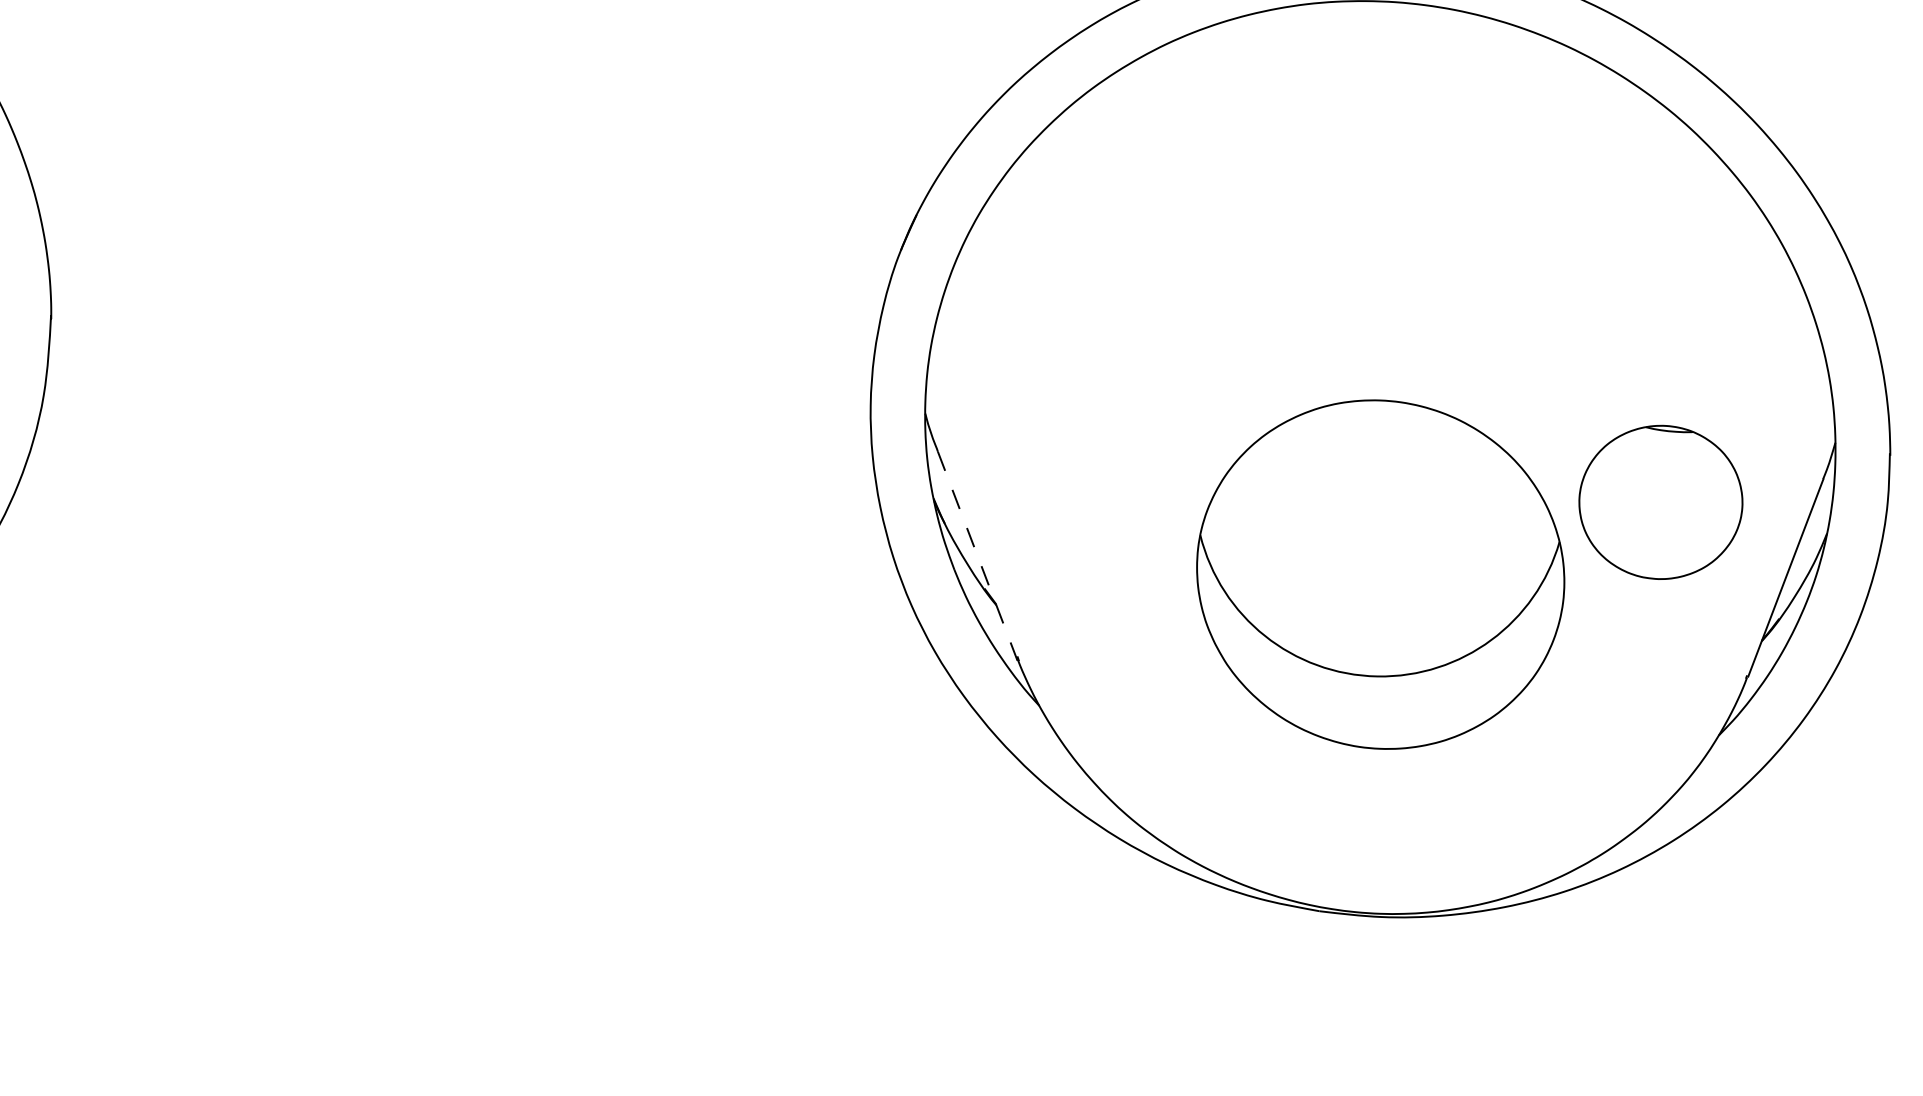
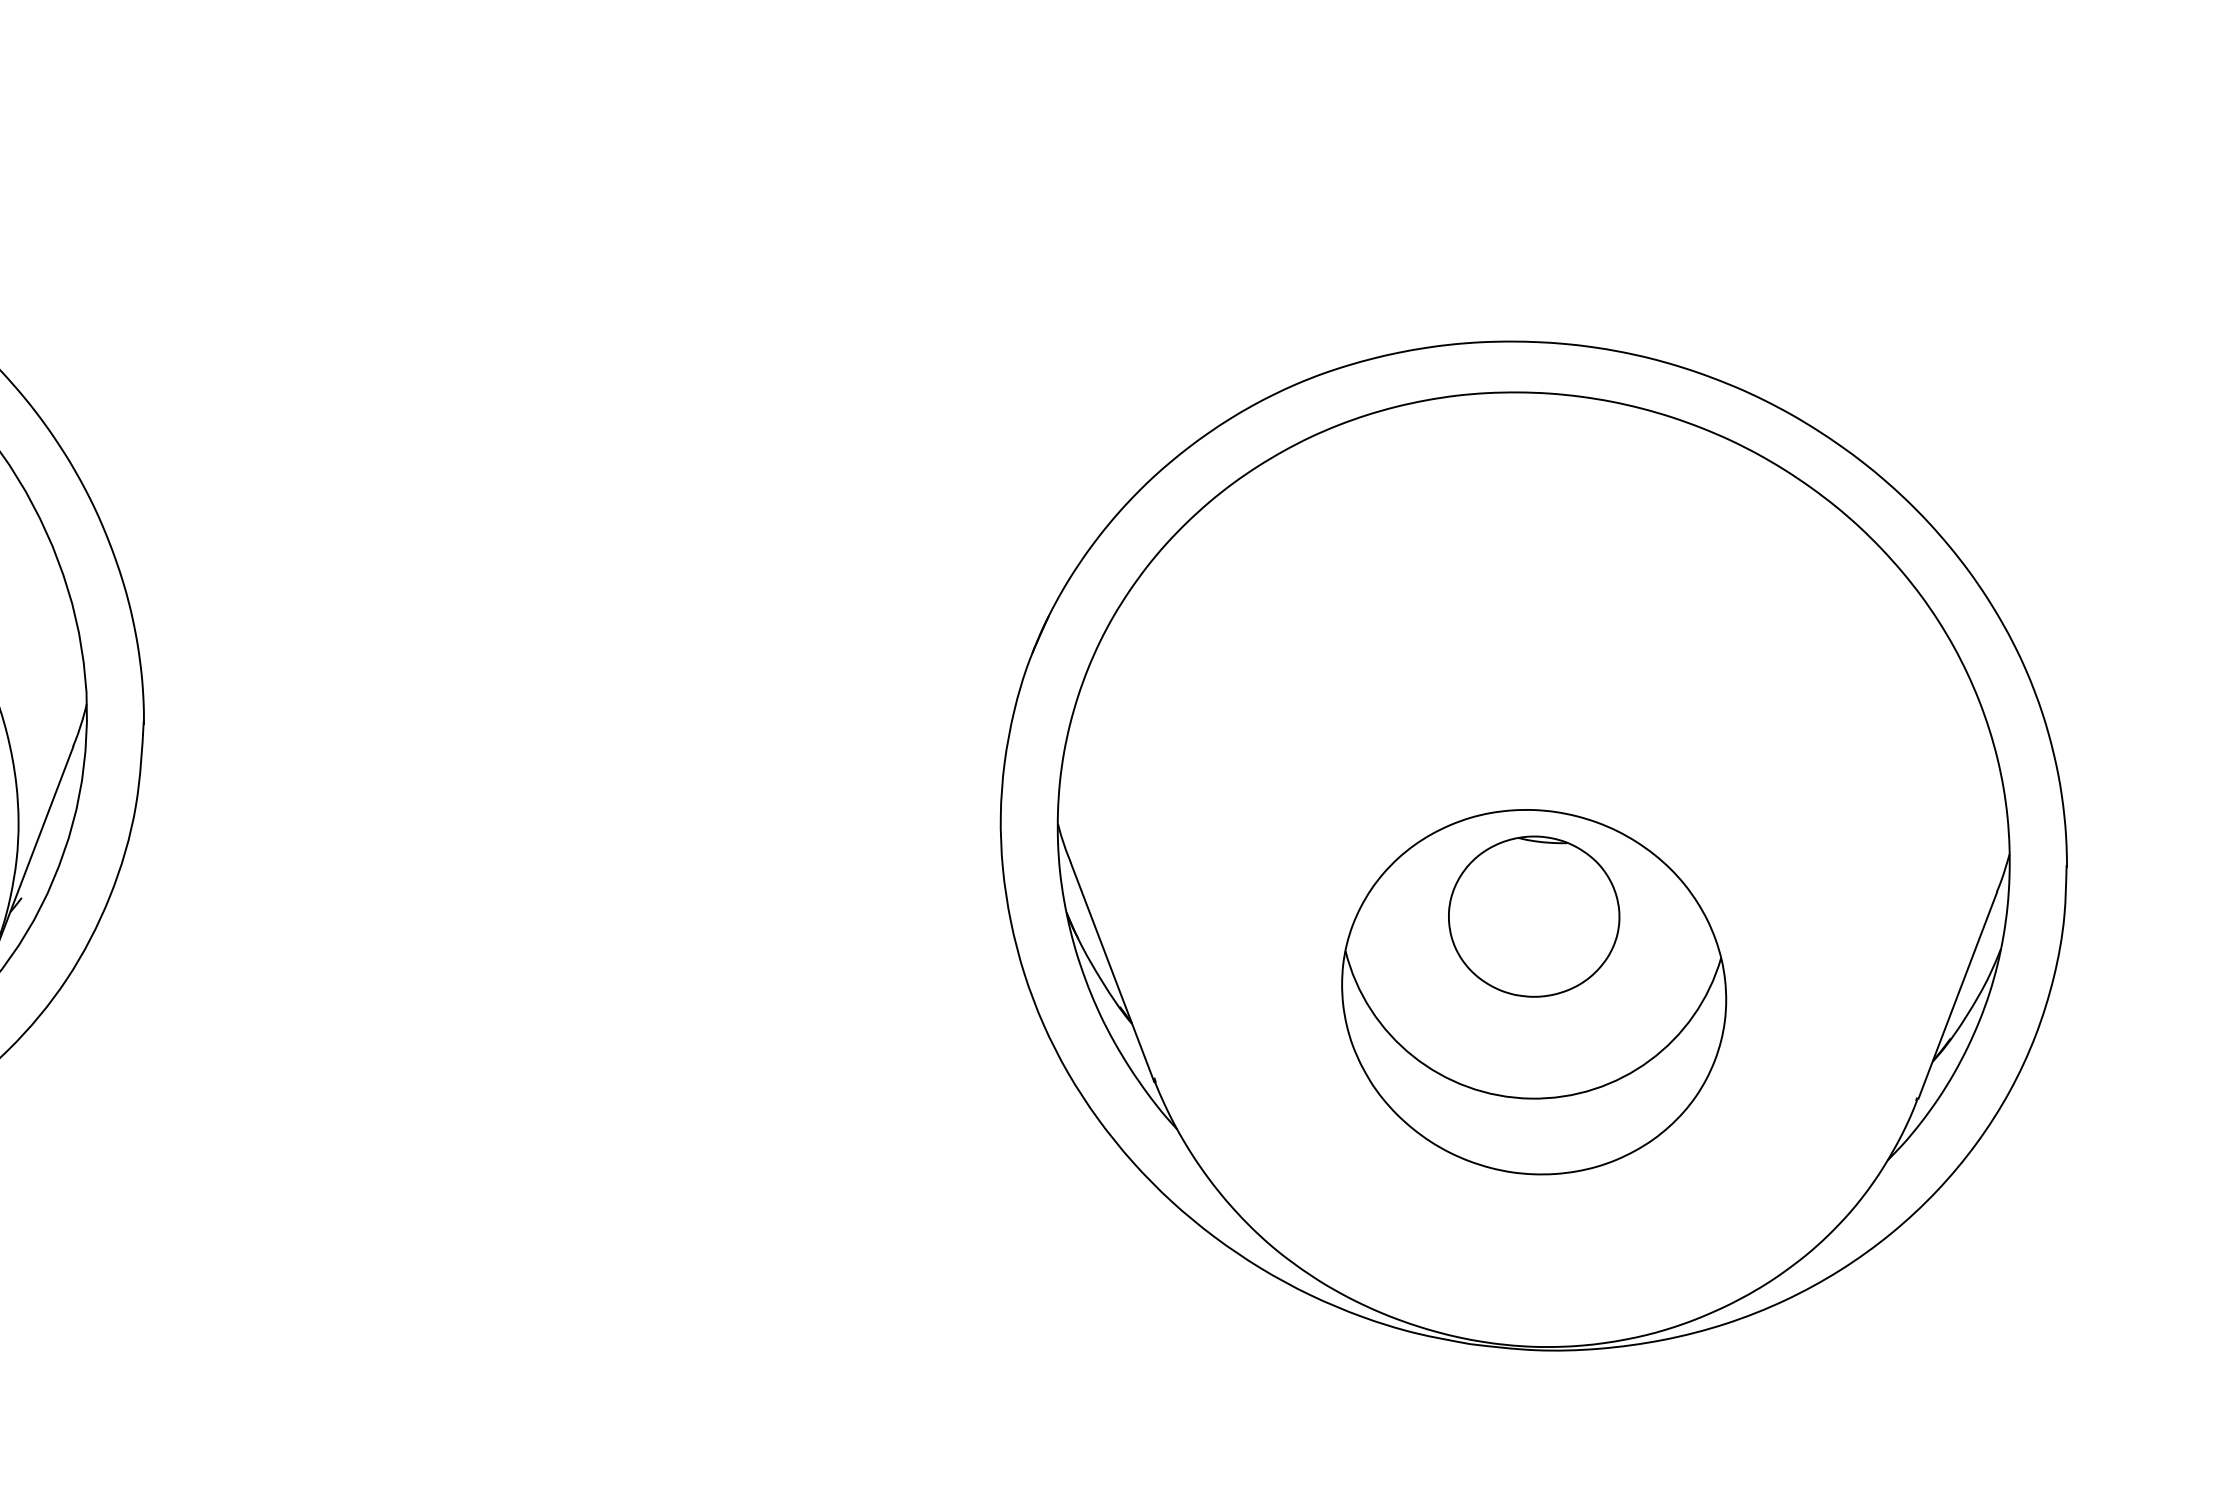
part: (1661, 502) -> (1534, 916), moved
line: (977, 555) -> (1112, 972), dashed -> solid

